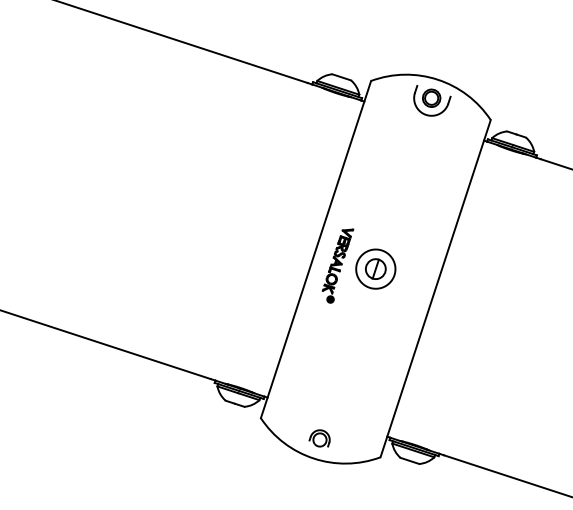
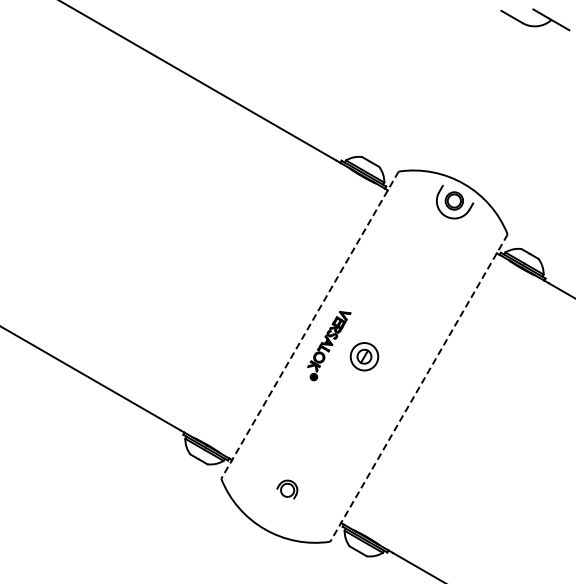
line: (315, 249) -> (309, 325), solid -> dashed
part: (375, 268) -> (364, 356), size x0.7
line: (435, 289) -> (418, 388), solid -> dashed
part: (319, 439) -> (287, 489), moved

